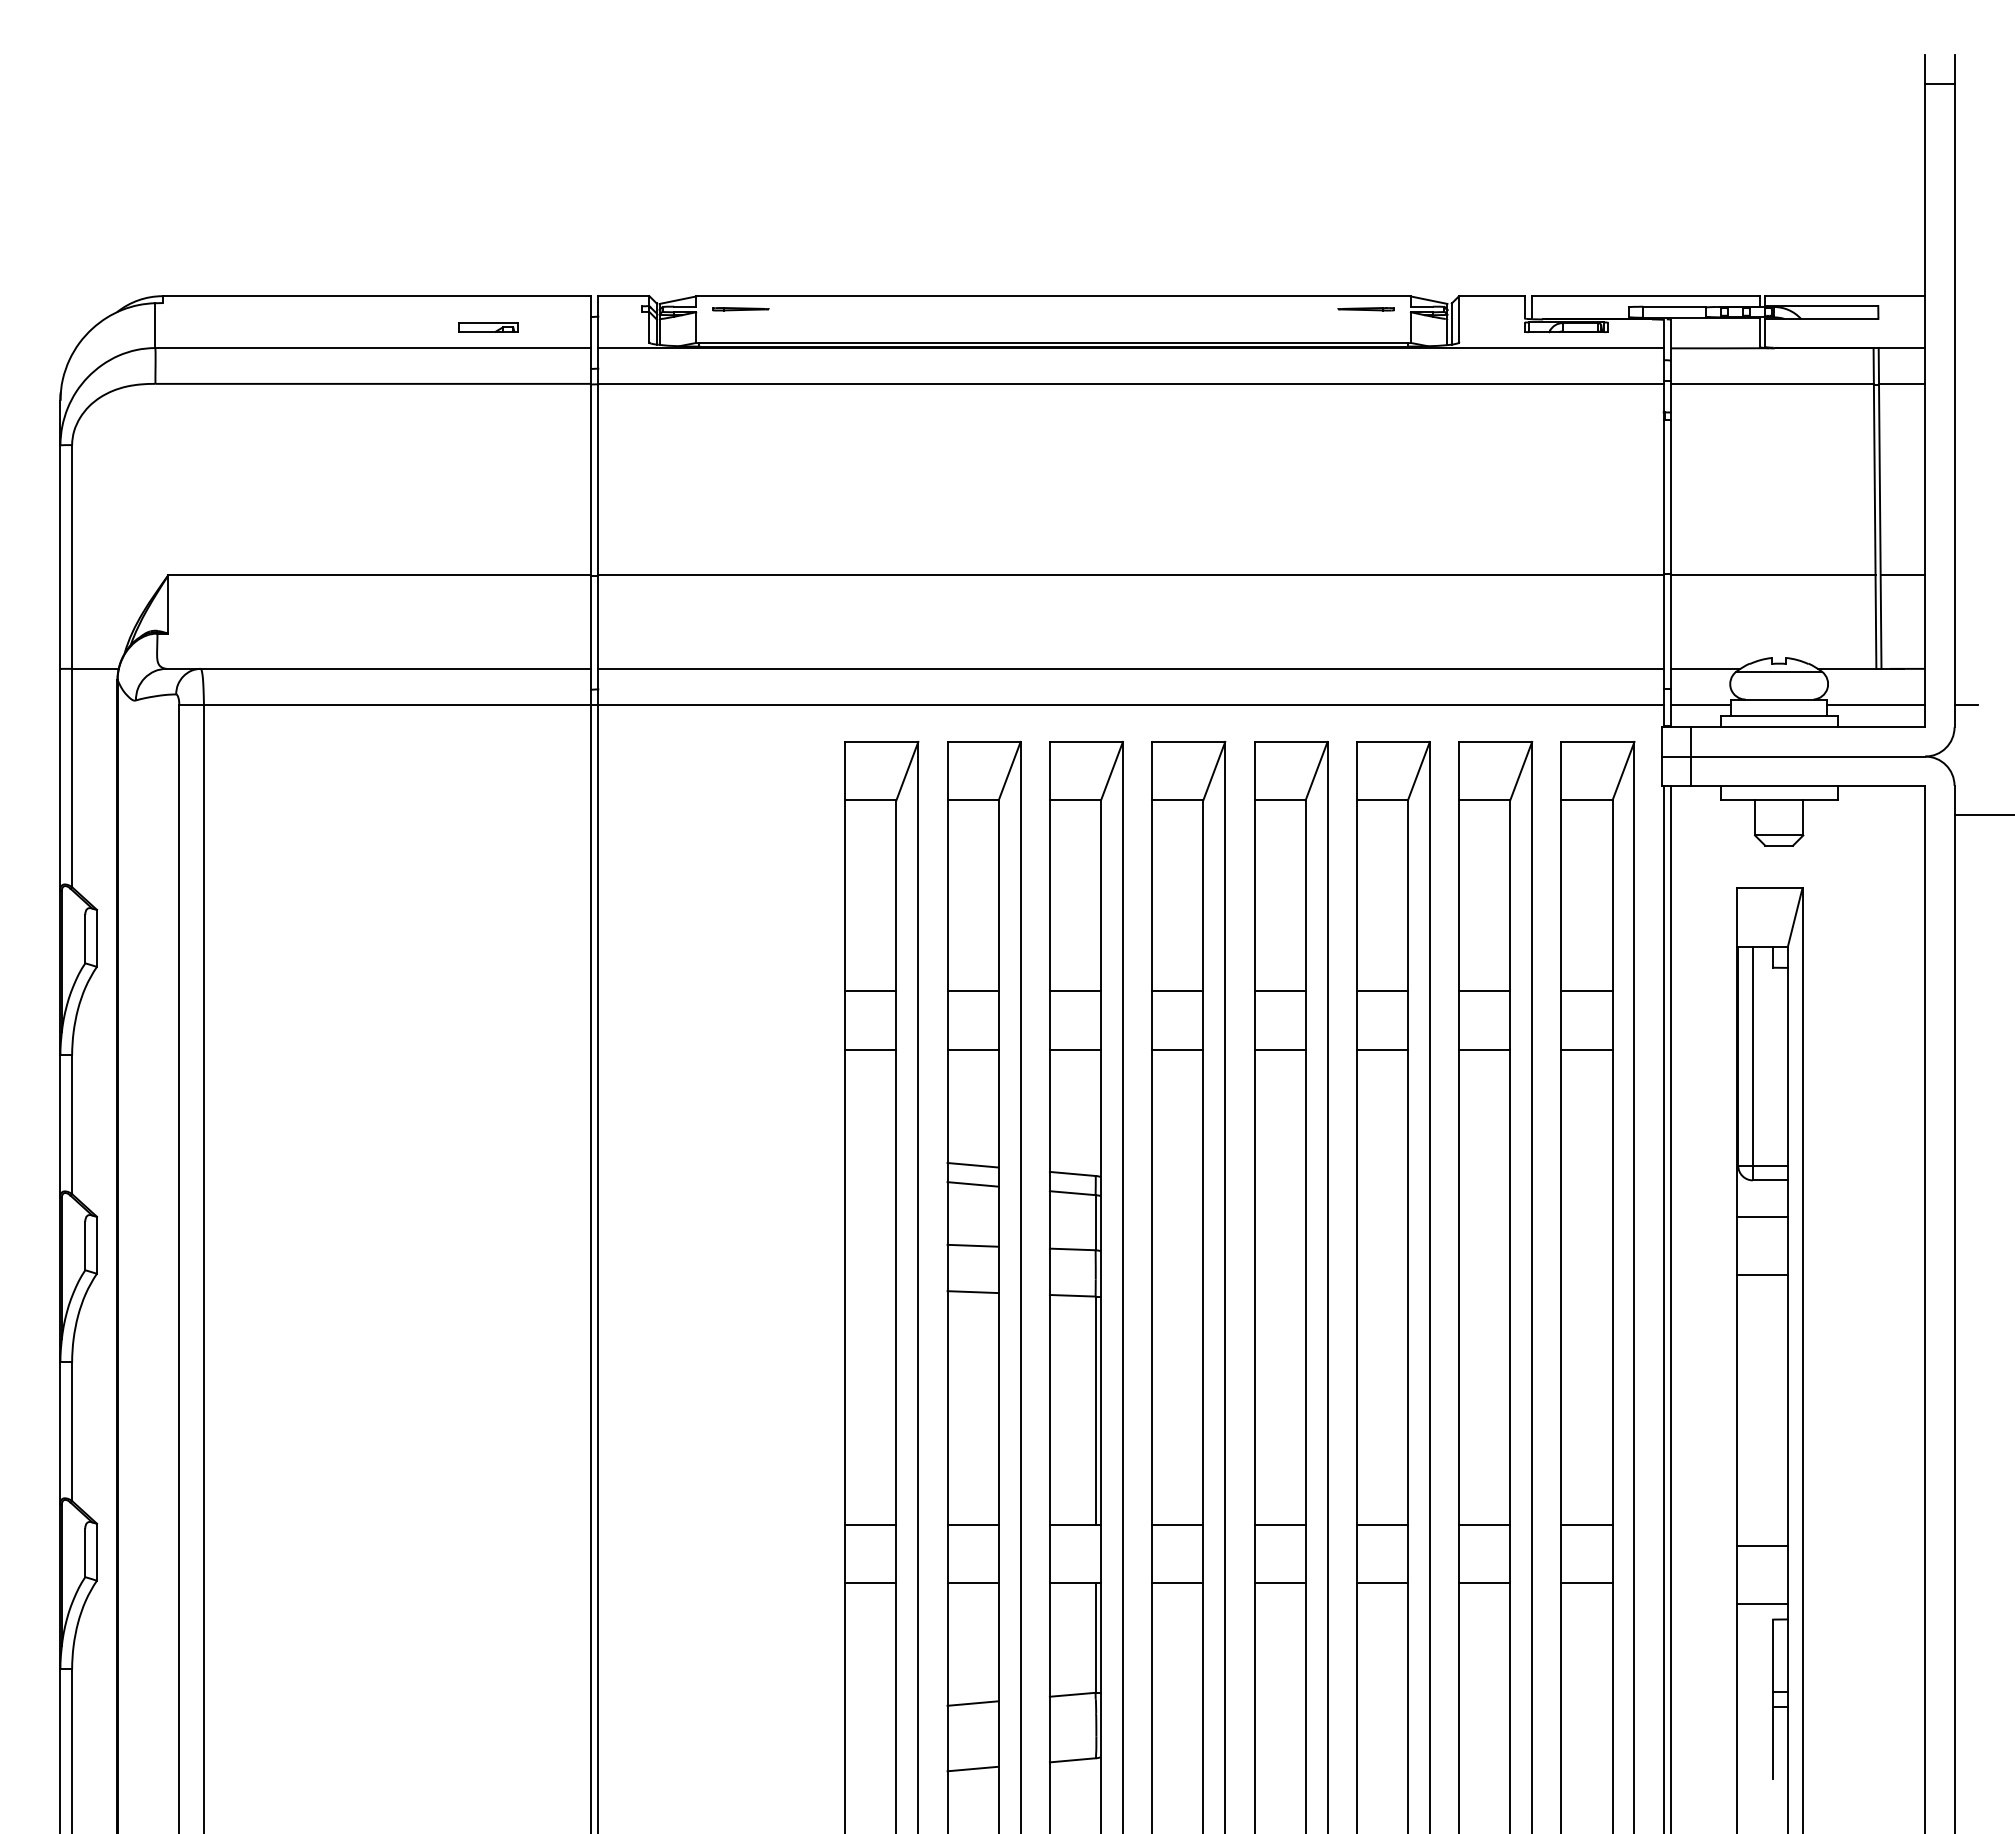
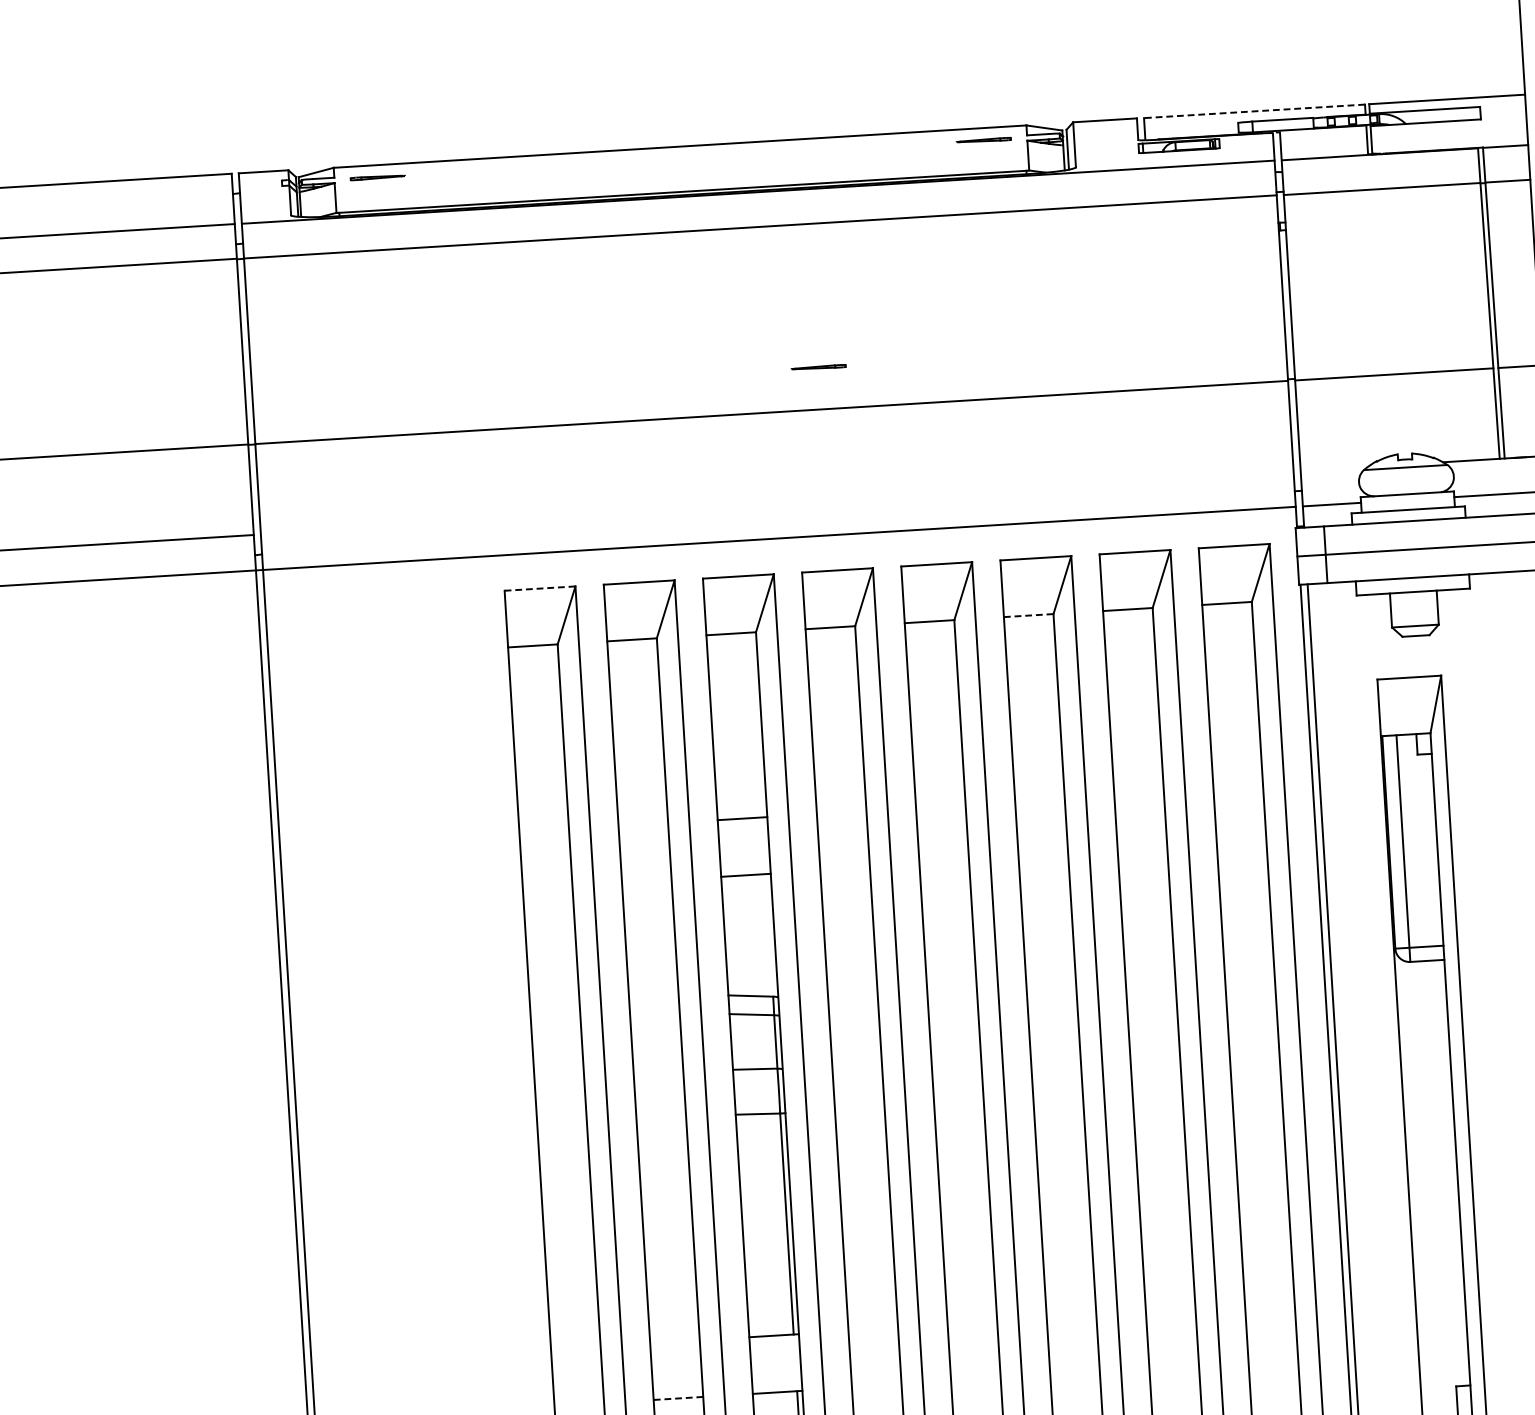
line: (1646, 296) -> (1254, 111), solid -> dashed
part: (488, 327) -> (134, 210), removed
line: (1181, 532) -> (818, 367), added
line: (1130, 668) -> (776, 502), removed
line: (1705, 668) -> (1334, 468), removed
line: (881, 741) -> (539, 588), solid -> dashed
line: (1382, 800) -> (1028, 615), solid -> dashed
line: (870, 991) -> (543, 831), removed
line: (972, 991) -> (642, 825), removed
line: (1177, 991) -> (841, 812), removed
line: (1279, 991) -> (940, 806), removed
line: (1381, 991) -> (1039, 800), removed
line: (1484, 991) -> (1139, 794), removed
line: (1586, 991) -> (1237, 788), removed
line: (870, 1049) -> (547, 887), removed
line: (972, 1049) -> (646, 881), removed
line: (1177, 1049) -> (844, 869), removed
line: (1279, 1049) -> (943, 863), removed
line: (1381, 1049) -> (1042, 857), removed
line: (1484, 1049) -> (1142, 850), removed
line: (1586, 1049) -> (1241, 844), removed
line: (972, 1165) -> (653, 993), removed
line: (972, 1184) -> (654, 1012), removed
line: (1761, 1216) -> (1420, 996), removed
line: (972, 1245) -> (657, 1071), removed
line: (1761, 1275) -> (1424, 1053), removed
line: (972, 1292) -> (660, 1116), removed
line: (870, 1524) -> (575, 1347), removed
line: (972, 1524) -> (674, 1341), removed
line: (1177, 1524) -> (873, 1329), removed
line: (1279, 1524) -> (971, 1323), removed
line: (1381, 1524) -> (1070, 1317), removed
line: (1484, 1524) -> (1170, 1311), removed
line: (1586, 1524) -> (1269, 1305), removed
line: (1761, 1545) -> (1440, 1315), removed
line: (870, 1583) -> (578, 1404), removed
line: (973, 1583) -> (678, 1398), solid -> dashed
line: (1177, 1583) -> (876, 1386), removed
line: (1279, 1583) -> (975, 1380), removed
line: (1381, 1583) -> (1074, 1374), removed
line: (1484, 1583) -> (1174, 1368), removed
line: (1586, 1583) -> (1272, 1362), removed
line: (1761, 1604) -> (1443, 1372), removed

